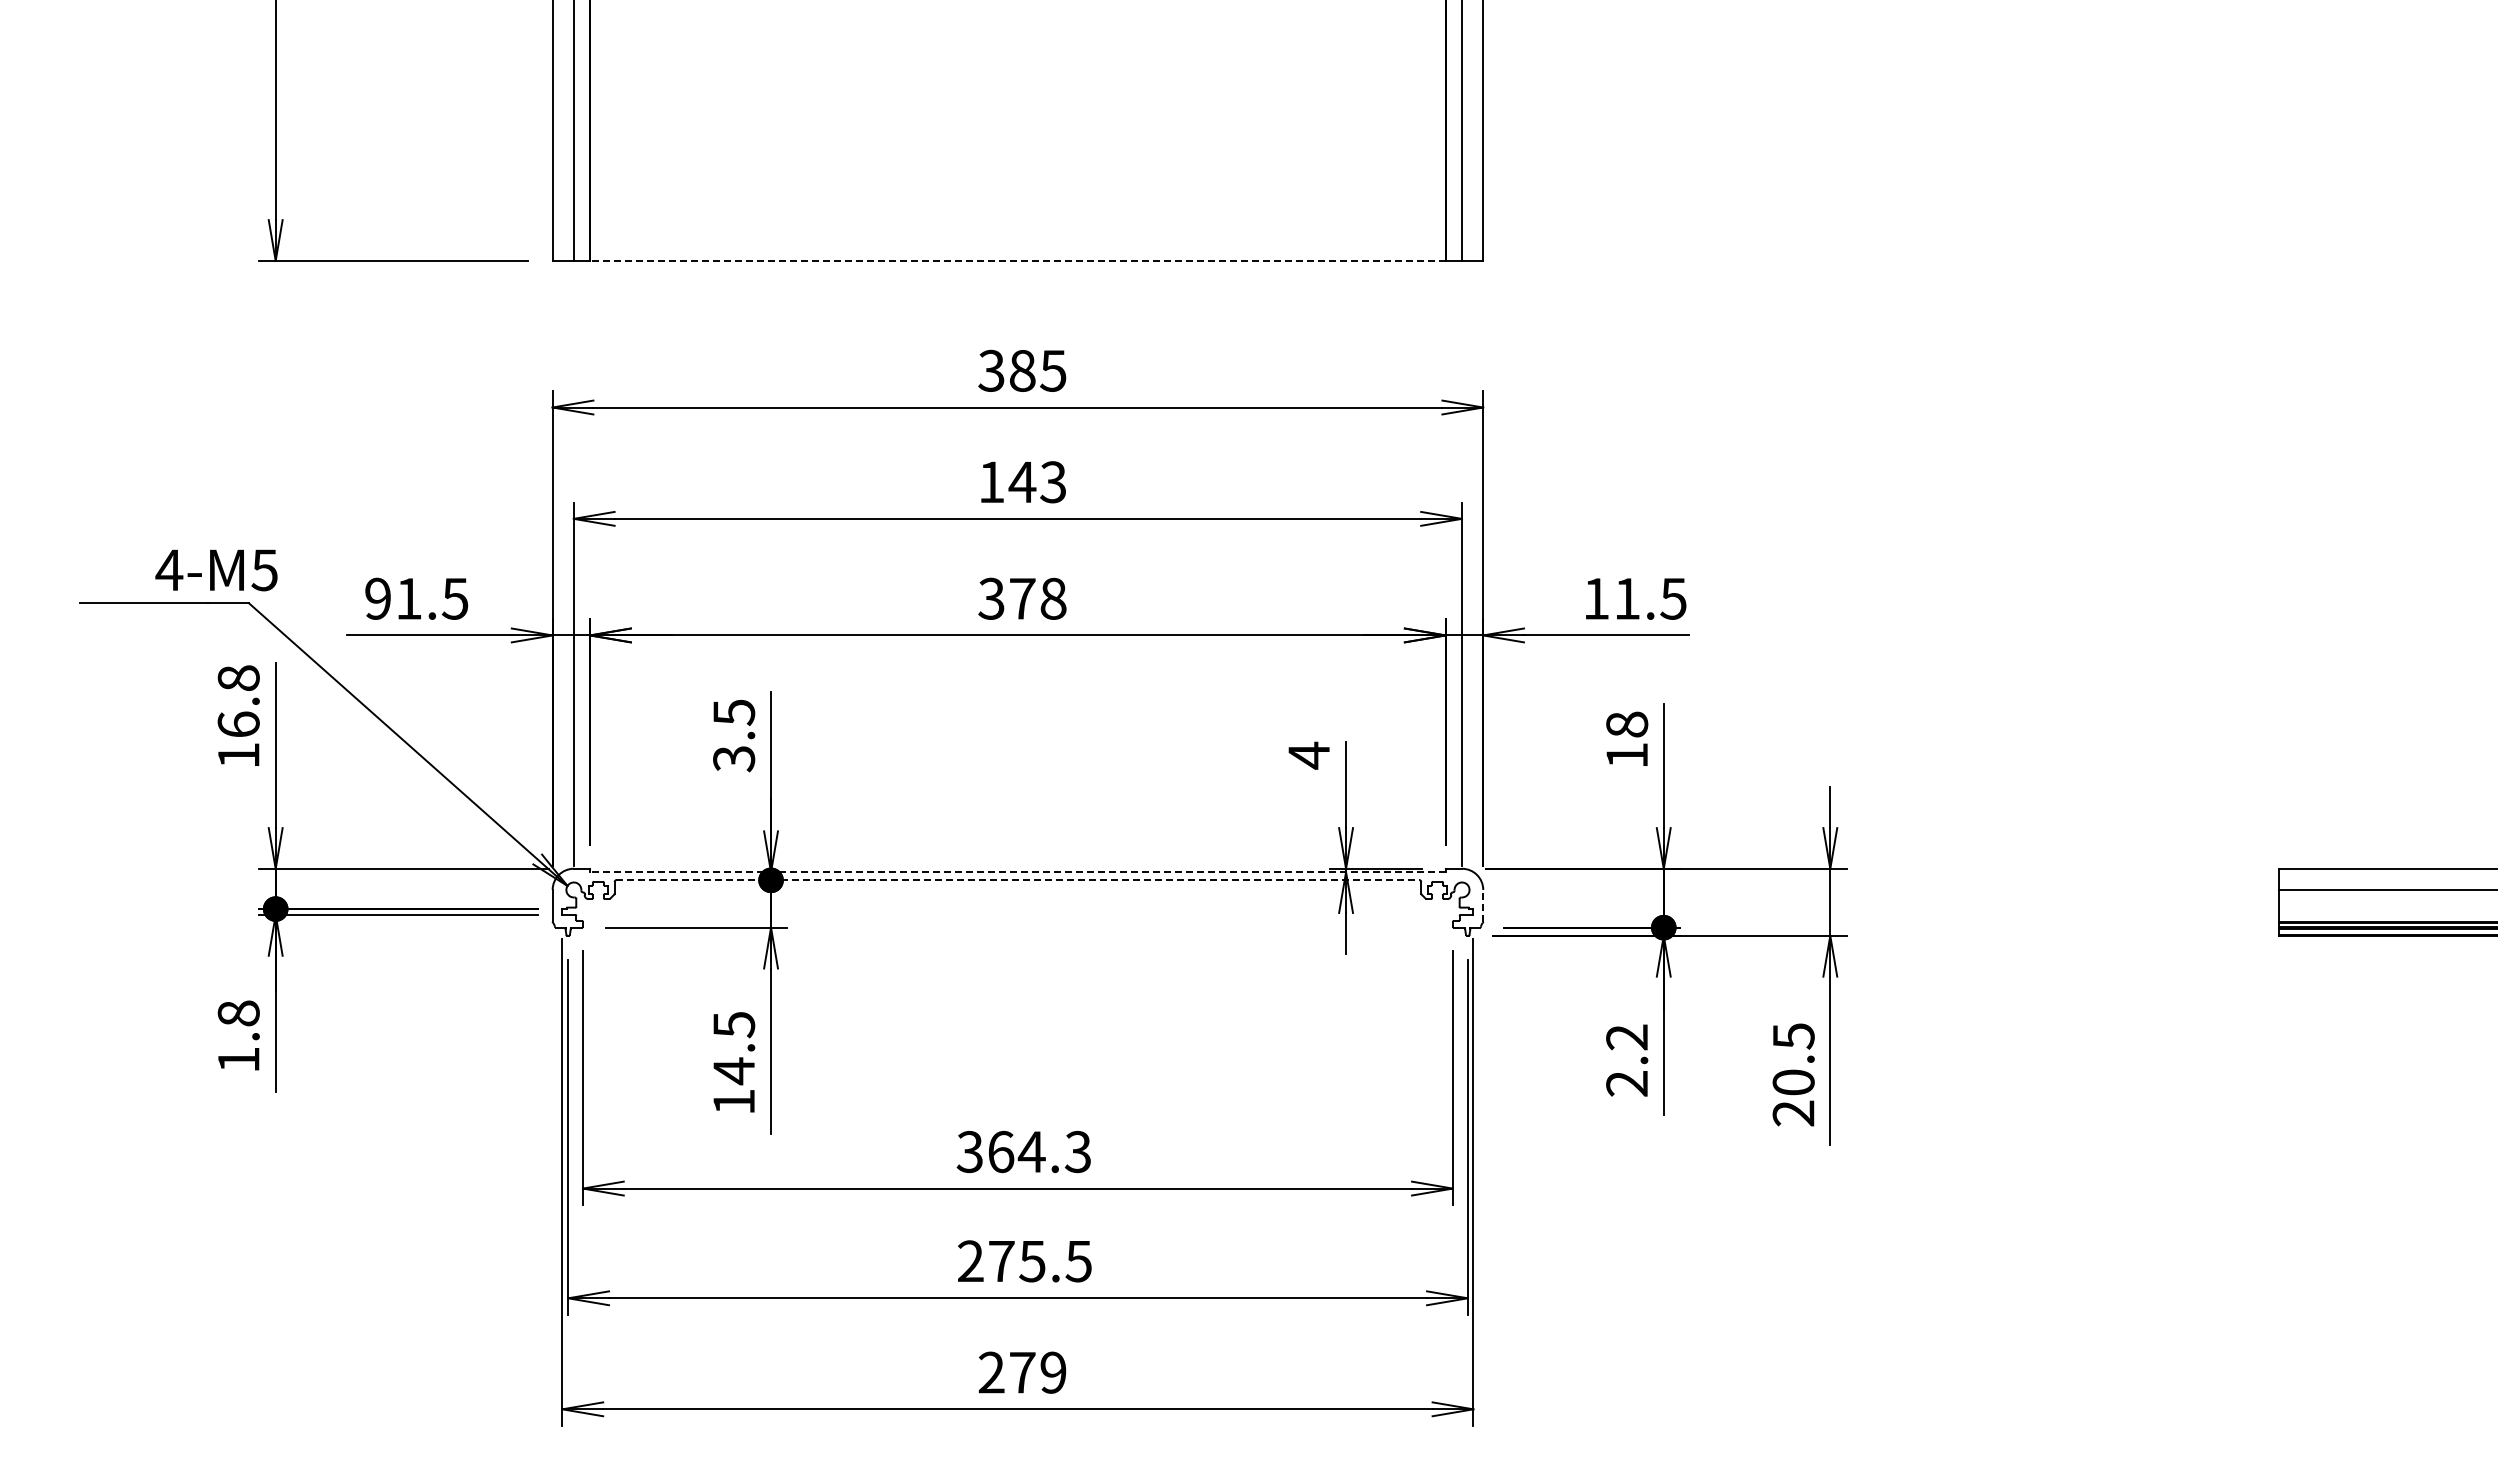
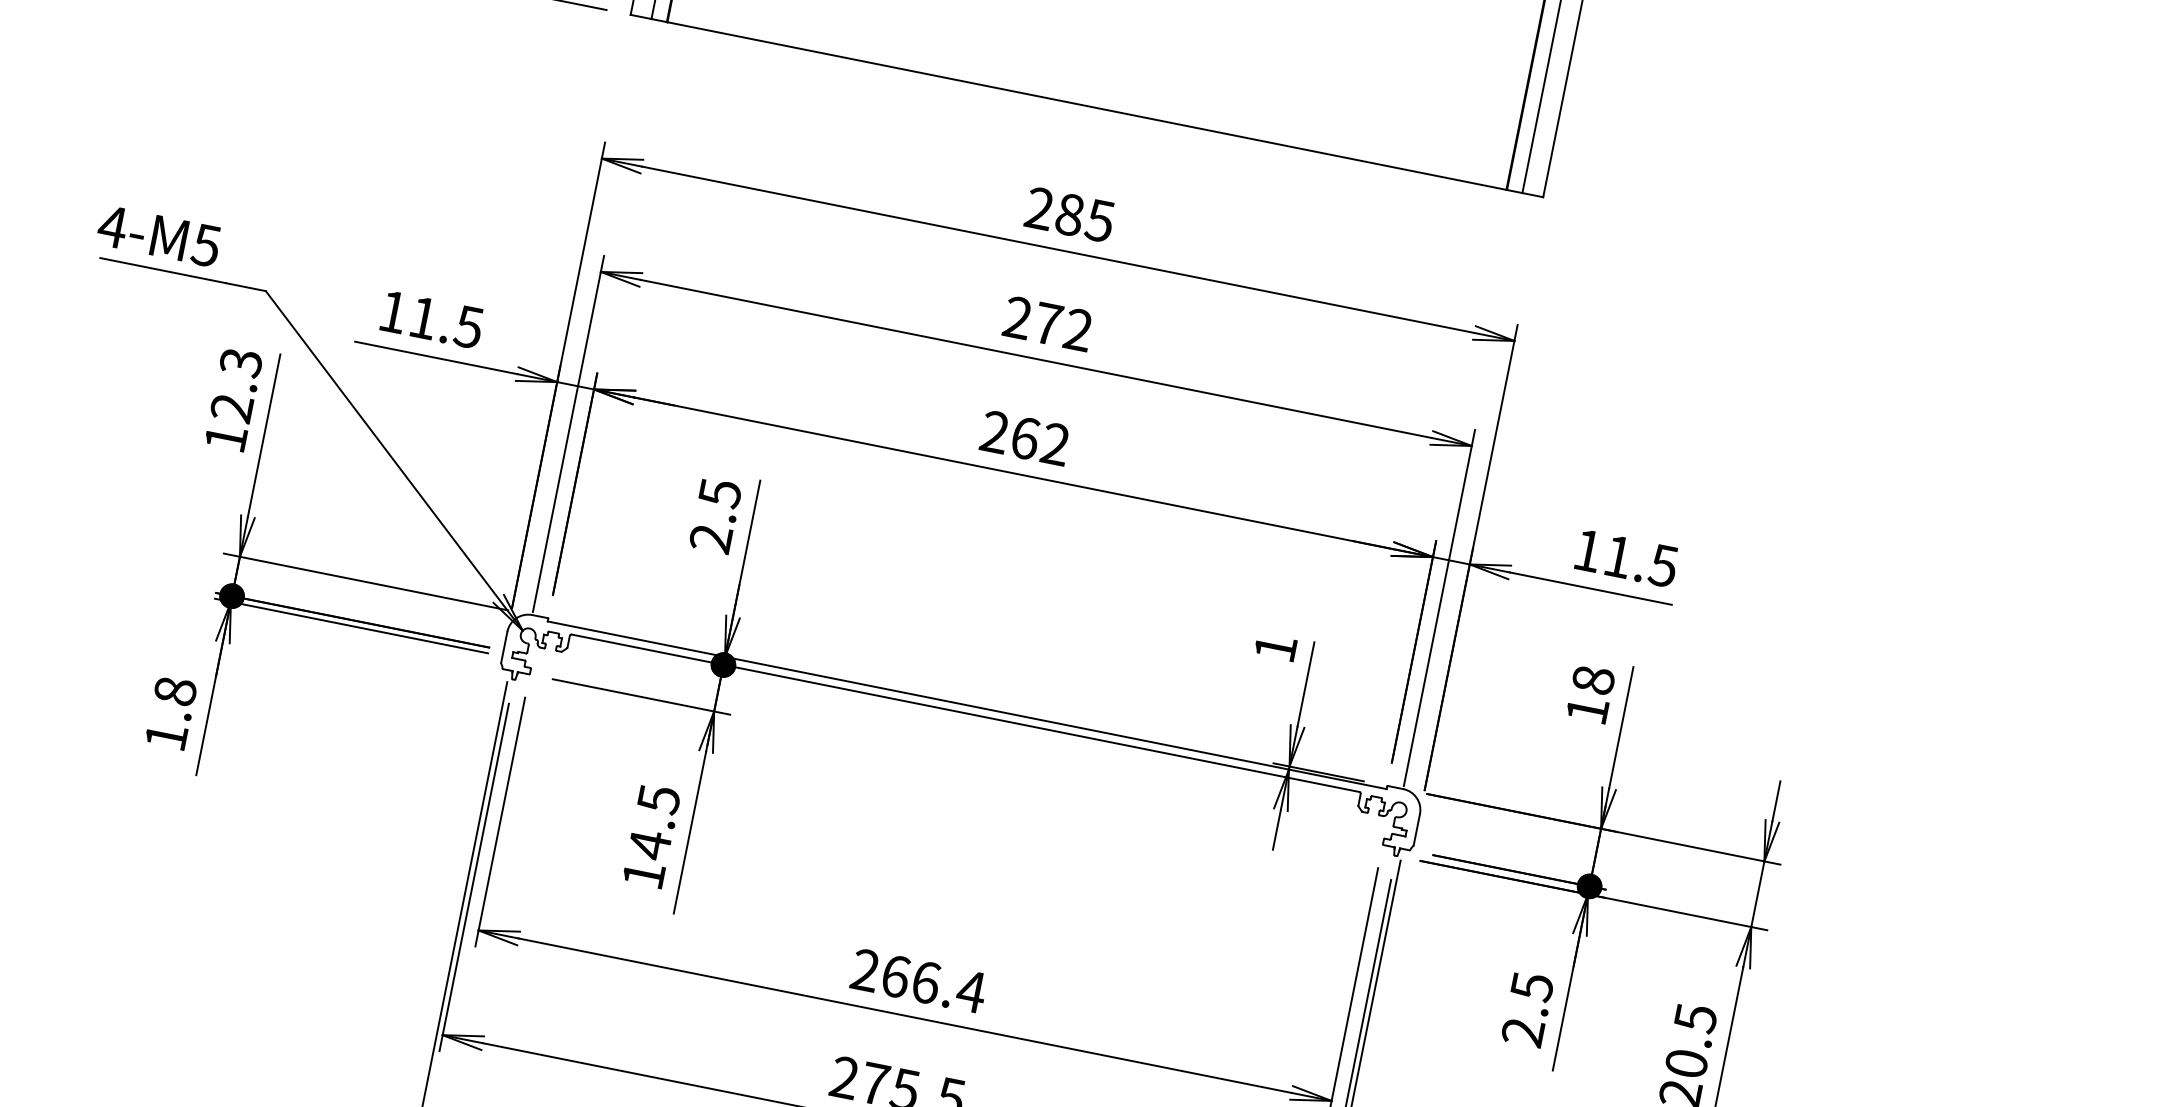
line: (1017, 260) -> (1086, 105), dashed -> solid
text: (991, 370) -> (1039, 208), 385 -> 285
text: (1022, 482) -> (1047, 324), 143 -> 272
text: (216, 570) -> (158, 236), moved
text: (377, 598) -> (392, 311), 91.5 -> 11.5
text: (1022, 598) -> (1025, 437), 378 -> 262
text: (238, 701) -> (236, 385), 16.8 -> 12.3
text: (1308, 755) -> (1274, 647), 4 -> 1
text: (734, 759) -> (711, 539), 3.5 -> 2.5
line: (1017, 872) -> (966, 705), dashed -> solid
line: (1017, 880) -> (965, 713), dashed -> solid
line: (1483, 905) -> (1417, 829), dashed -> solid
text: (1627, 1037) -> (1532, 986), 2.2 -> 2.5
text: (1024, 1151) -> (918, 980), 364.3 -> 266.4

